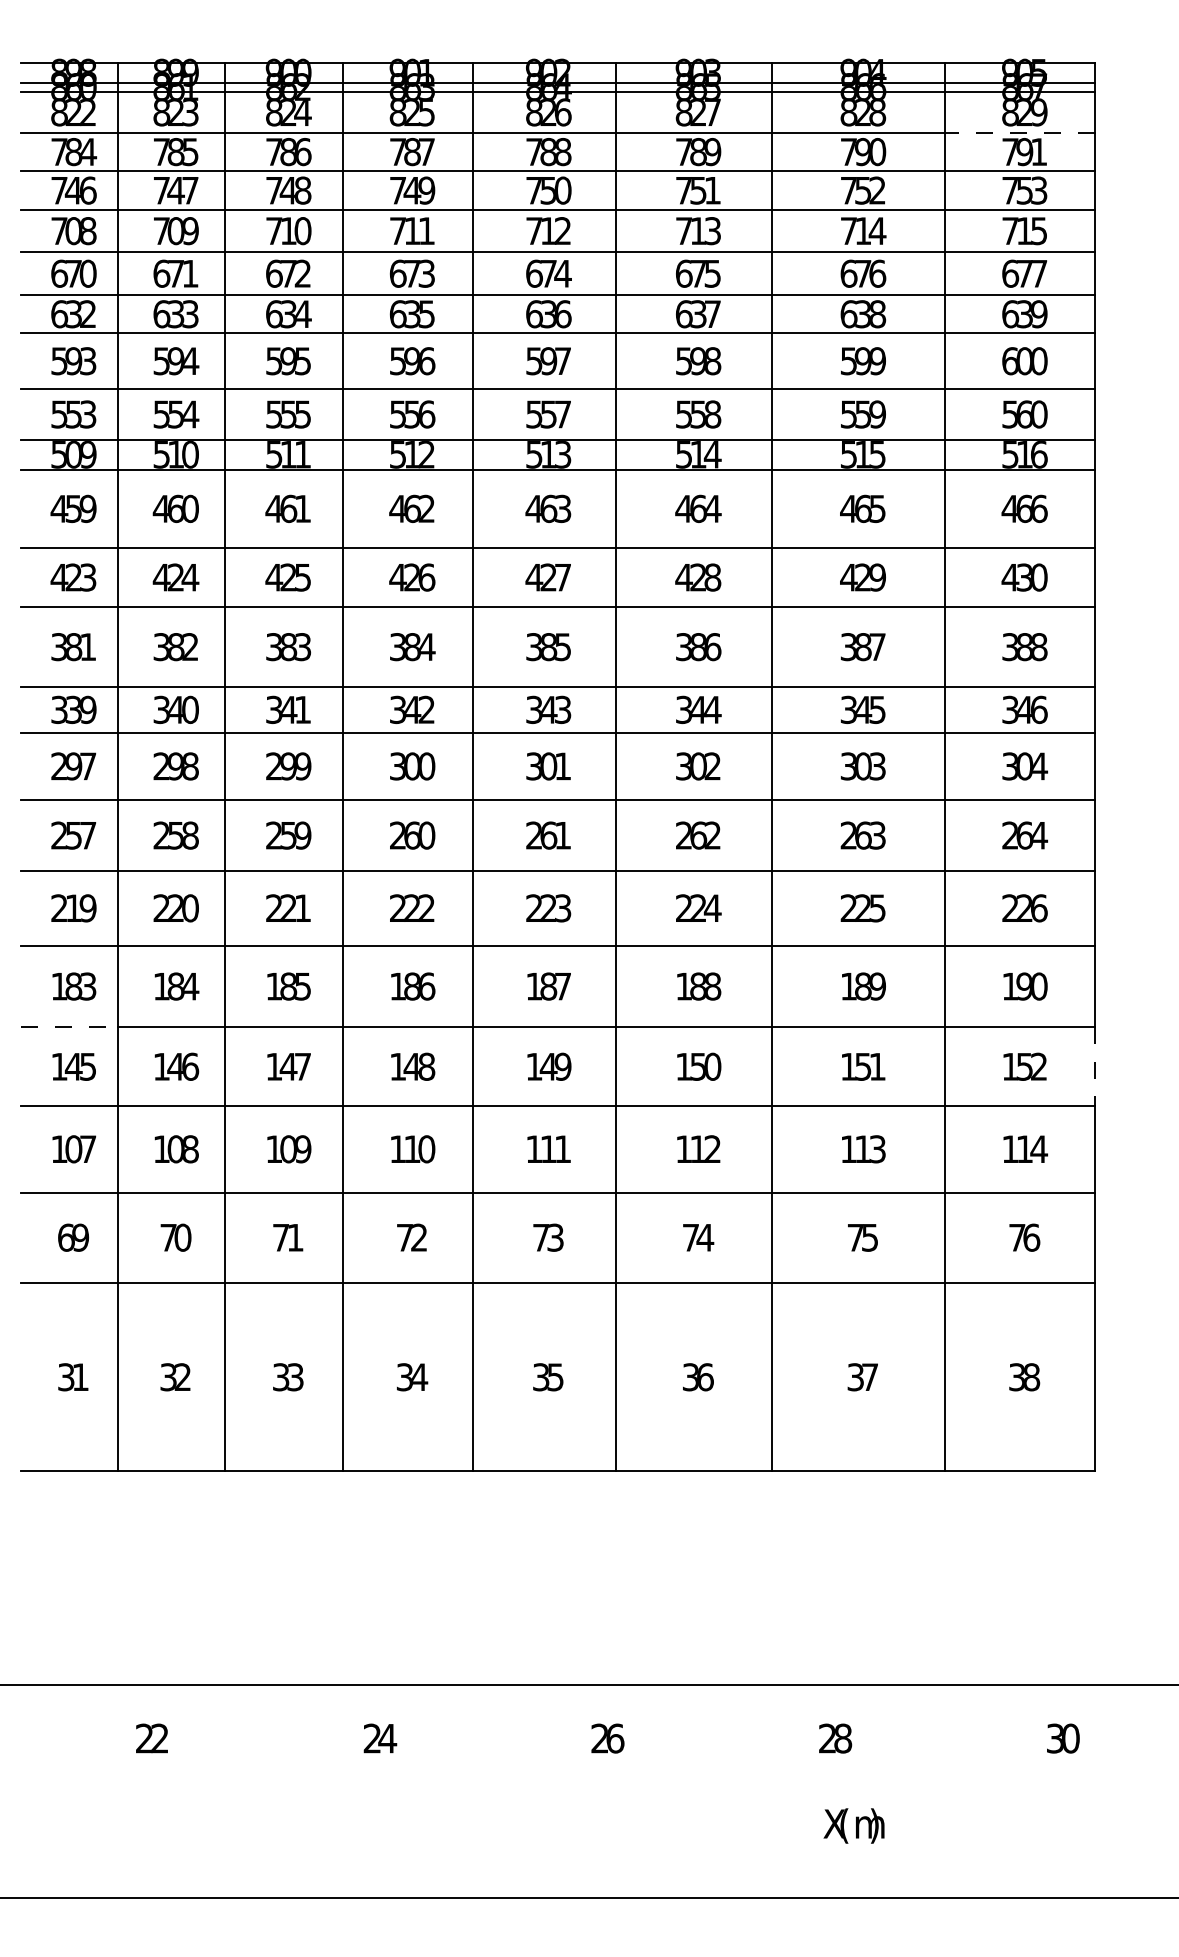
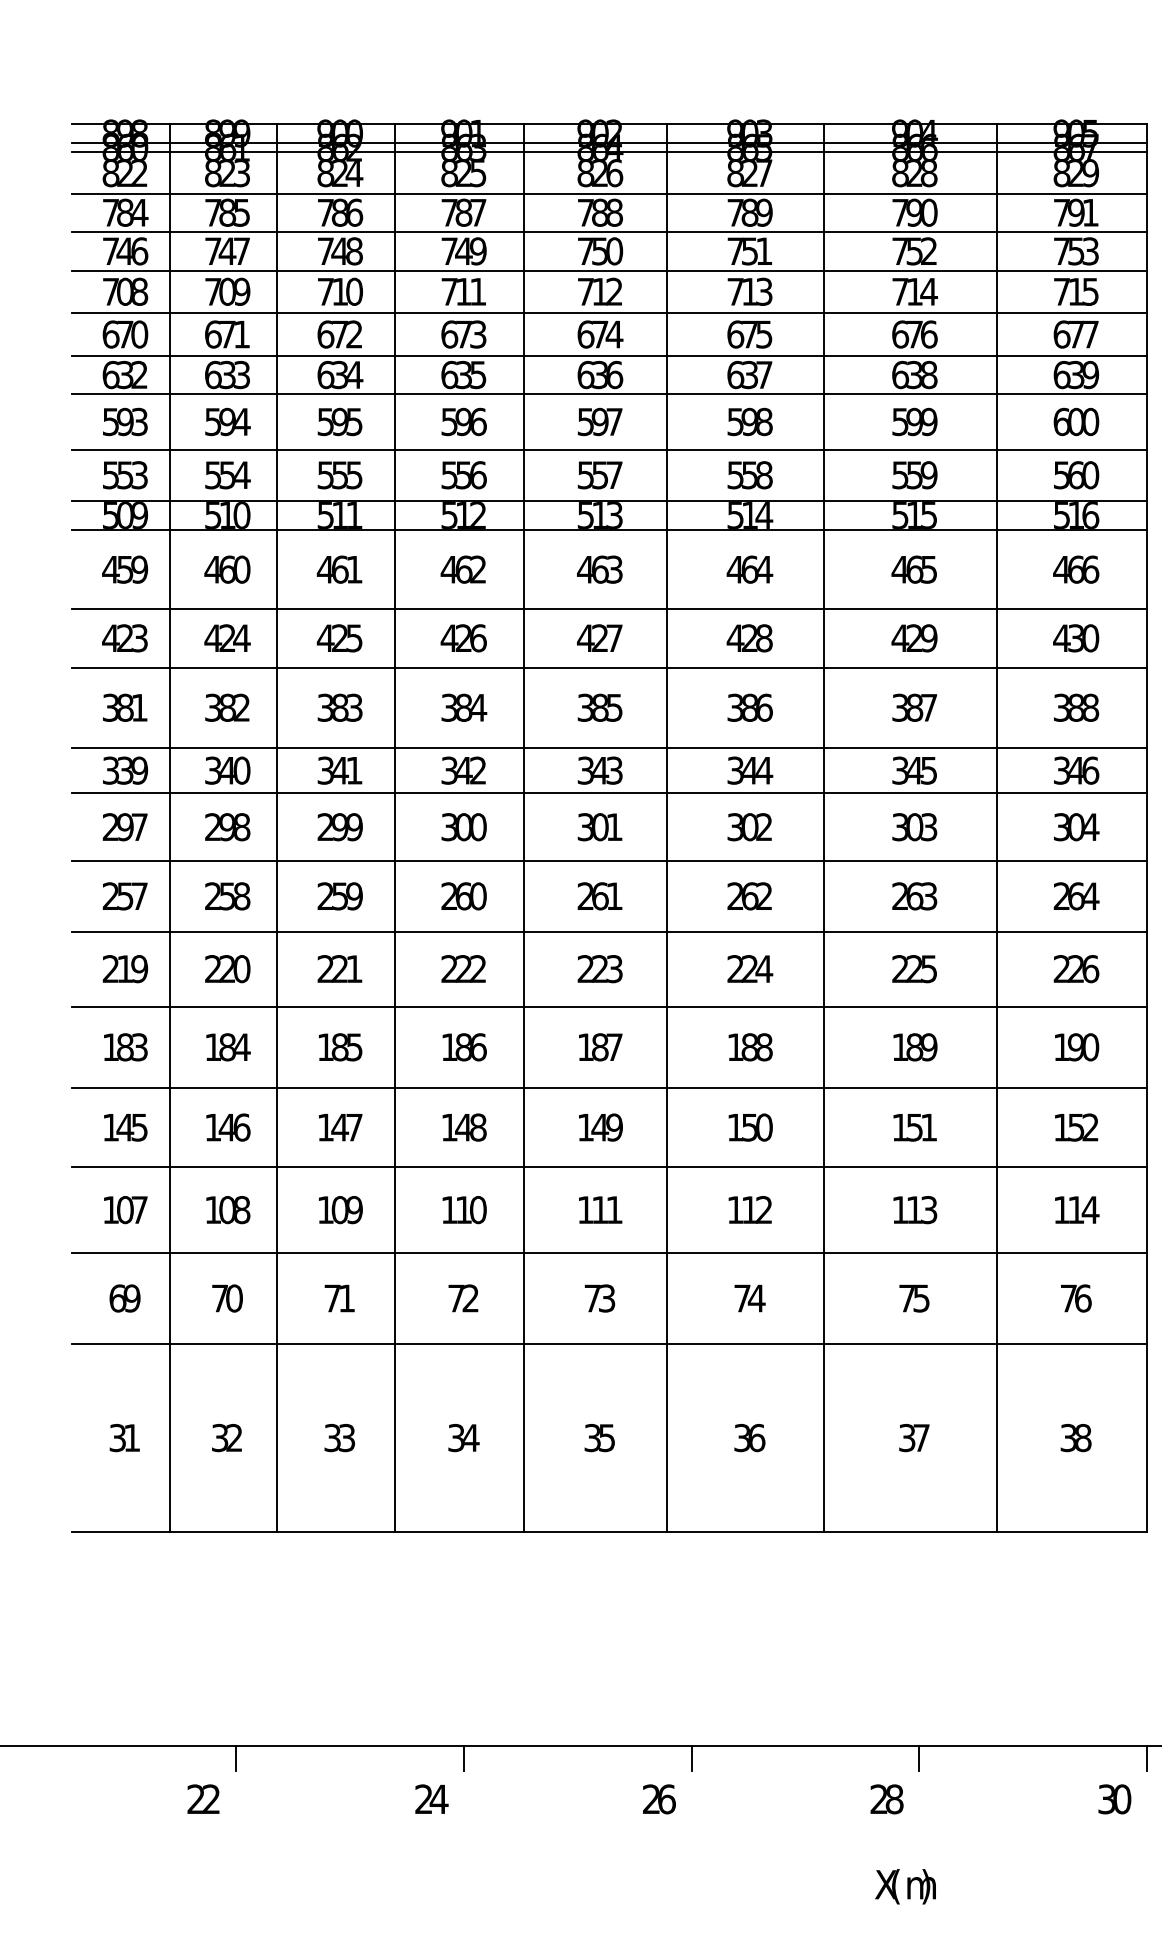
line: (1019, 133) -> (1071, 194), dashed -> solid
line: (69, 1027) -> (121, 1088), dashed -> solid
line: (1095, 1067) -> (1147, 1128), dashed -> solid
line: (184, 1697) -> (236, 1758), added
line: (412, 1697) -> (464, 1758), added
line: (640, 1697) -> (692, 1758), added
line: (867, 1697) -> (919, 1758), added
line: (1095, 1697) -> (1147, 1758), added

